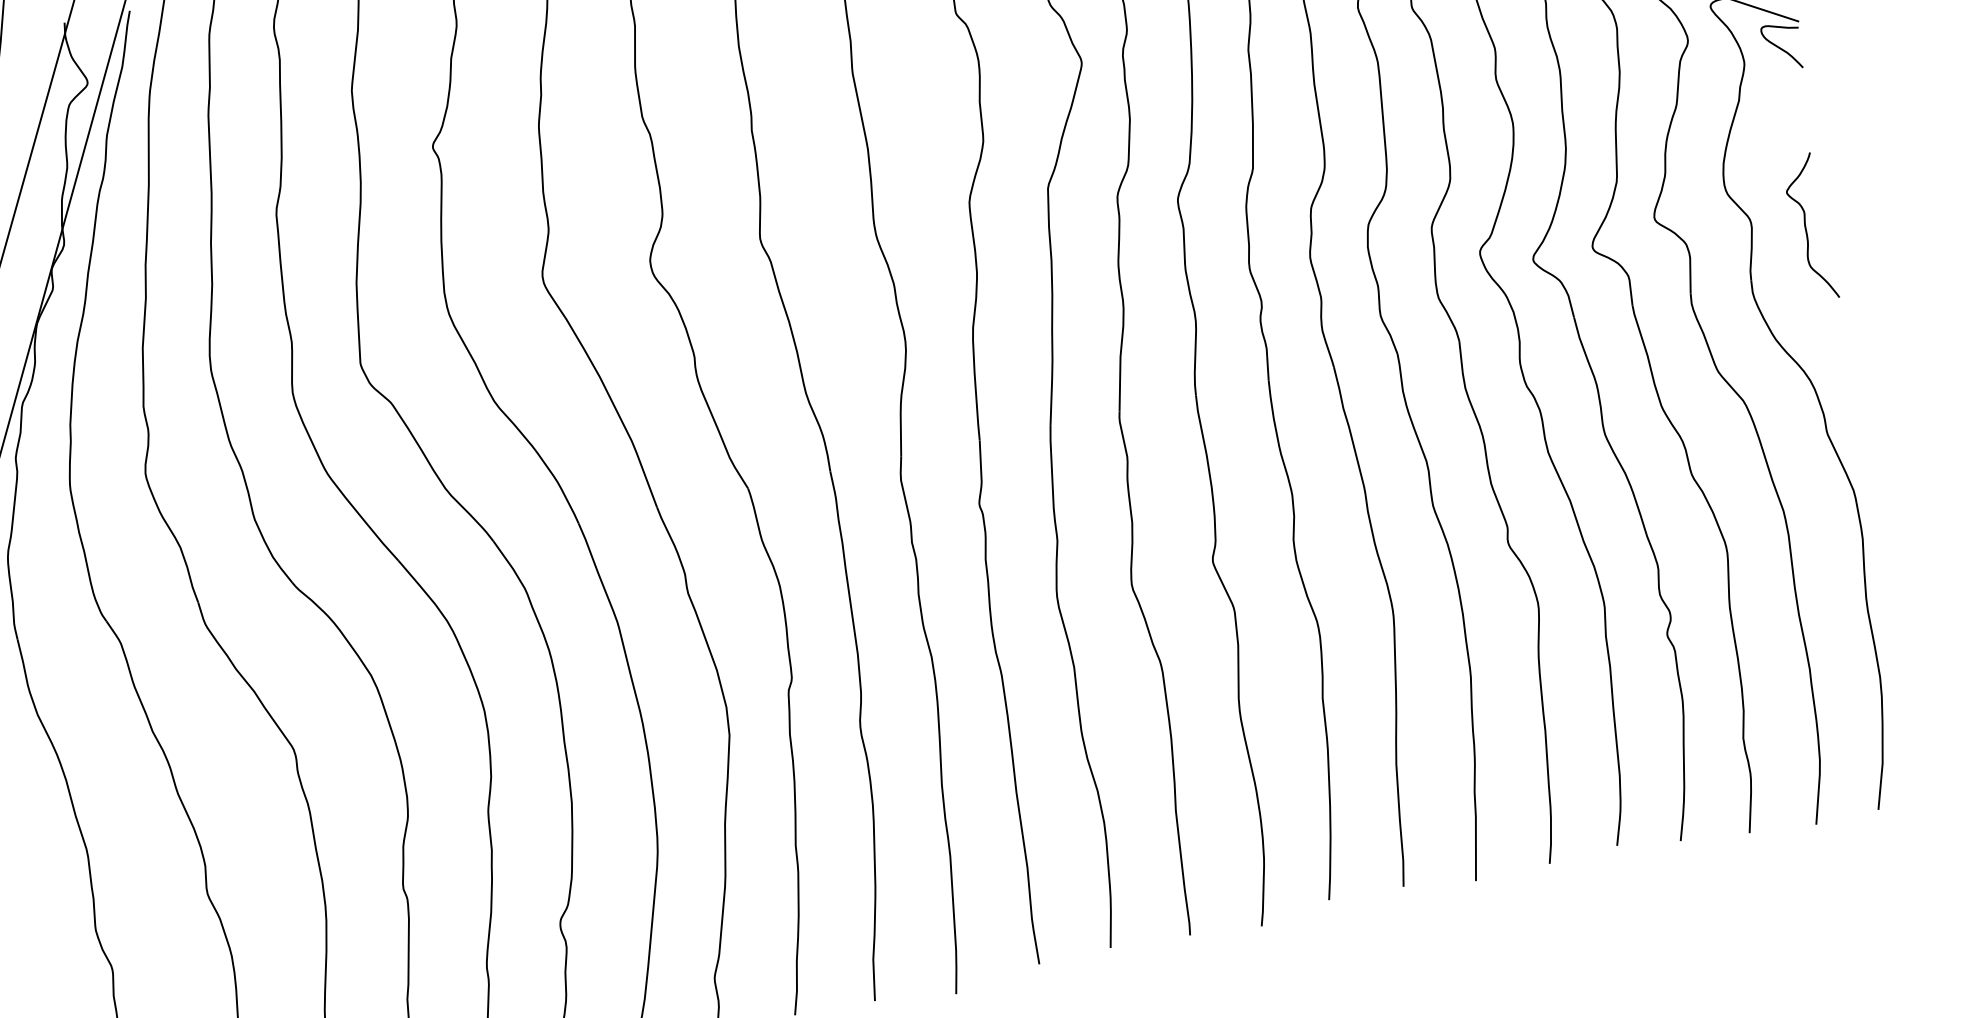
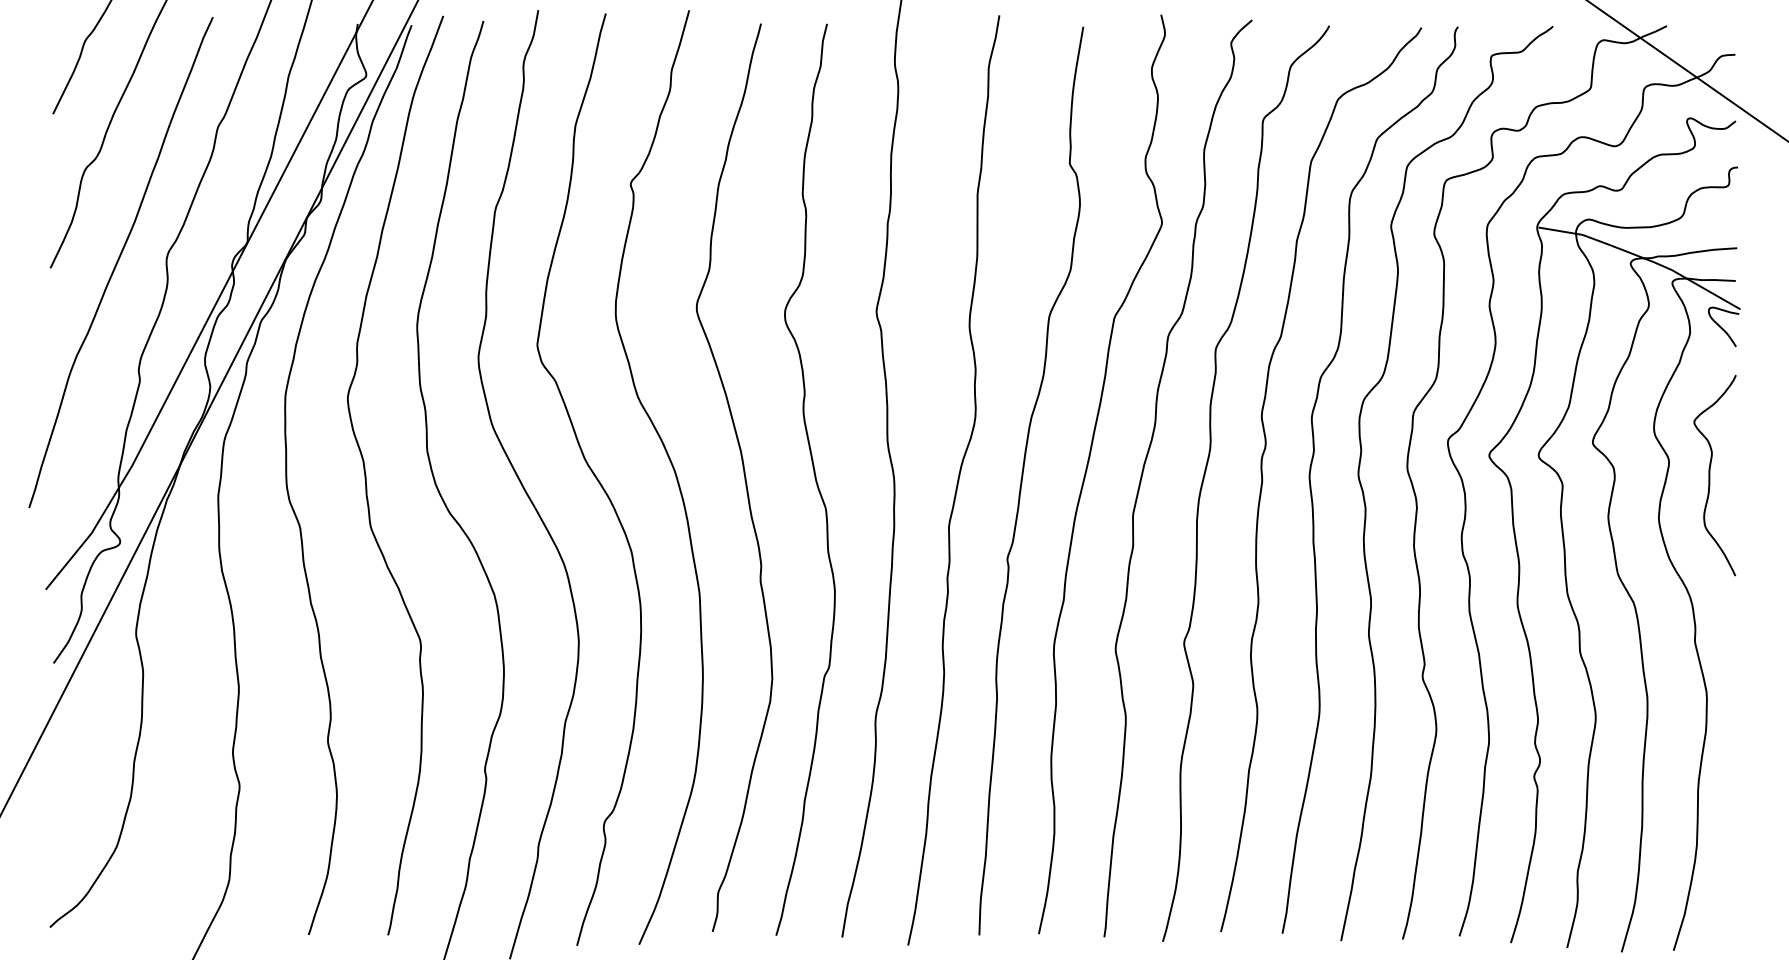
part: (1809, 227) -> (1714, 475), size x1.67

